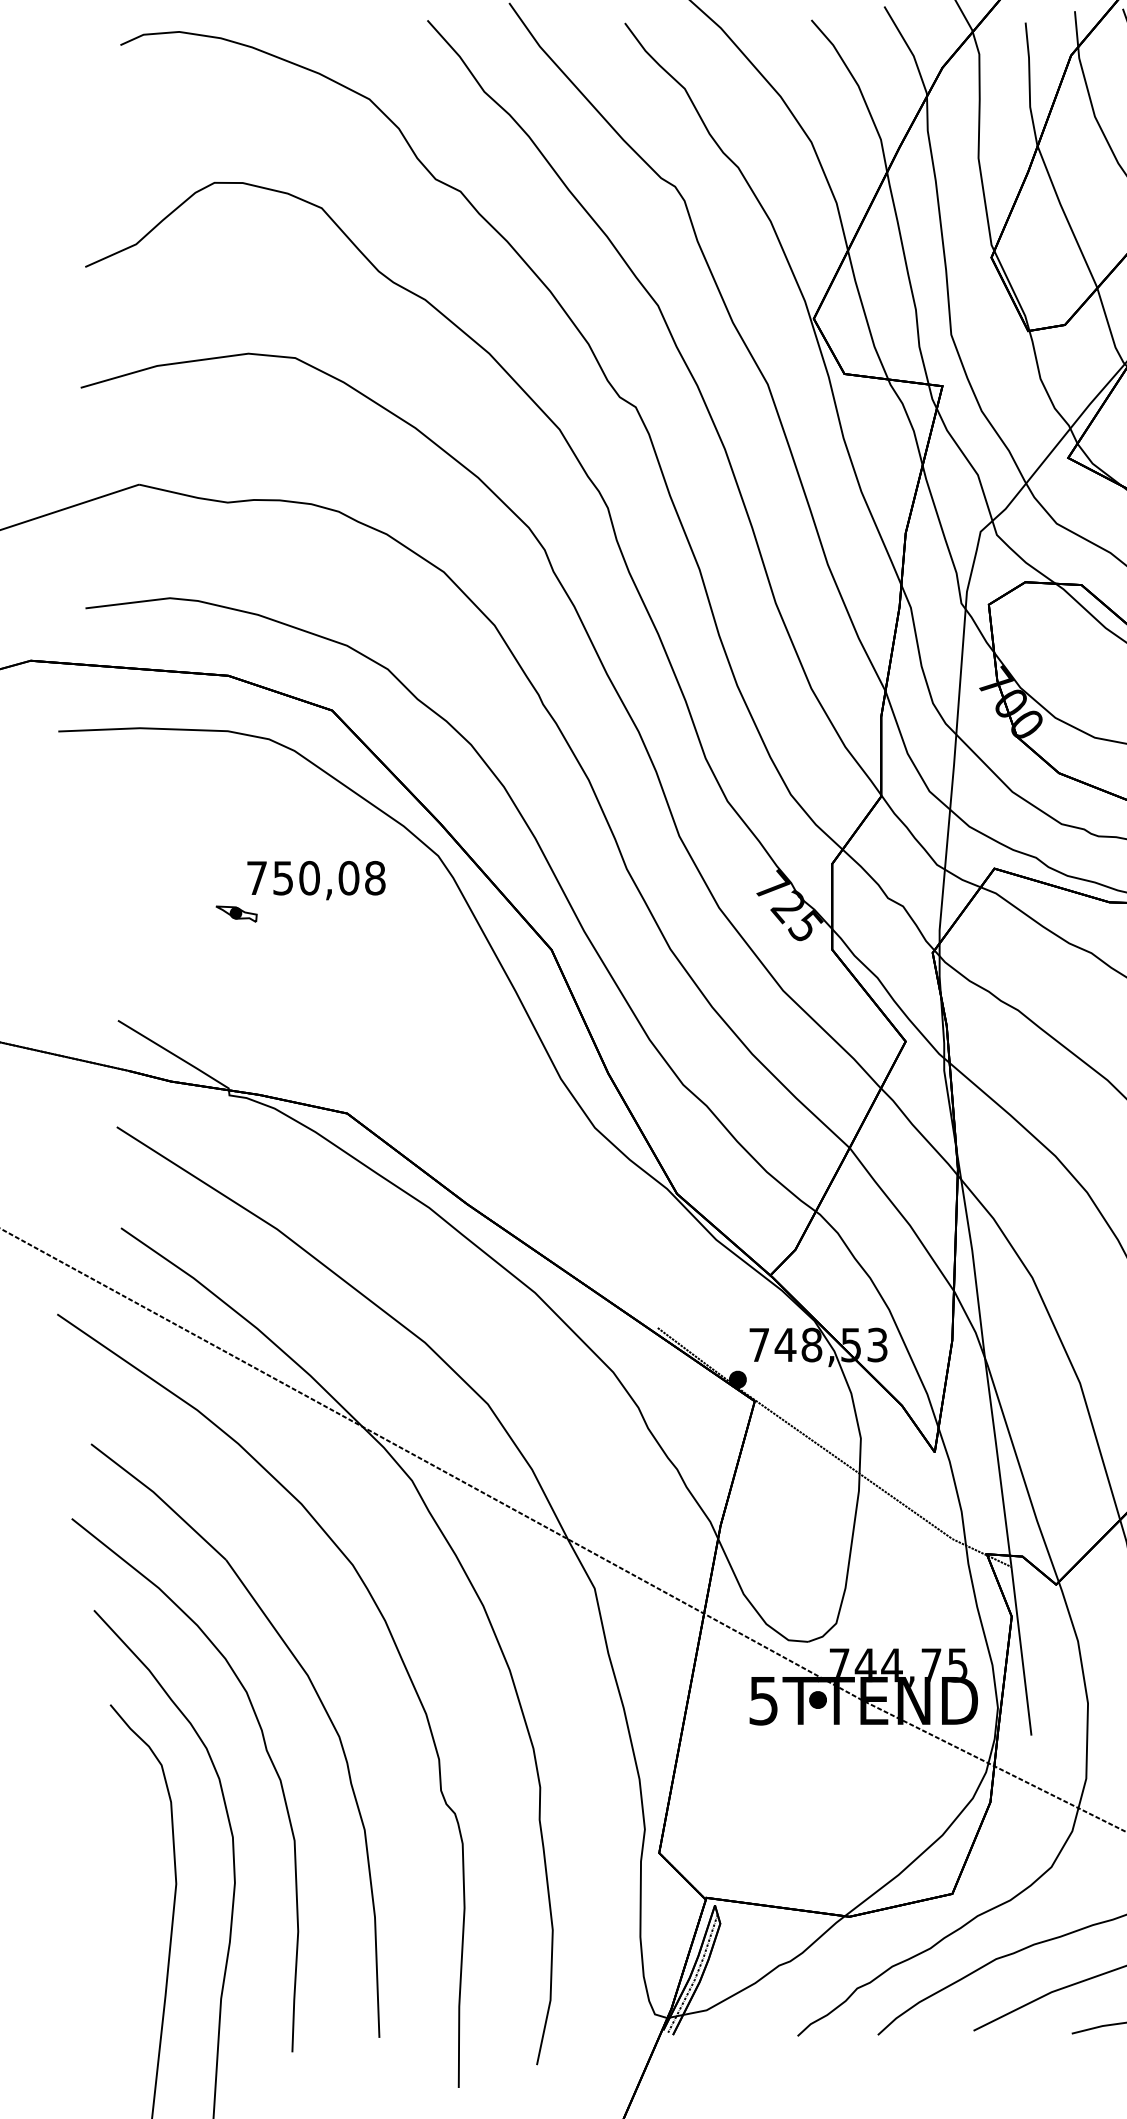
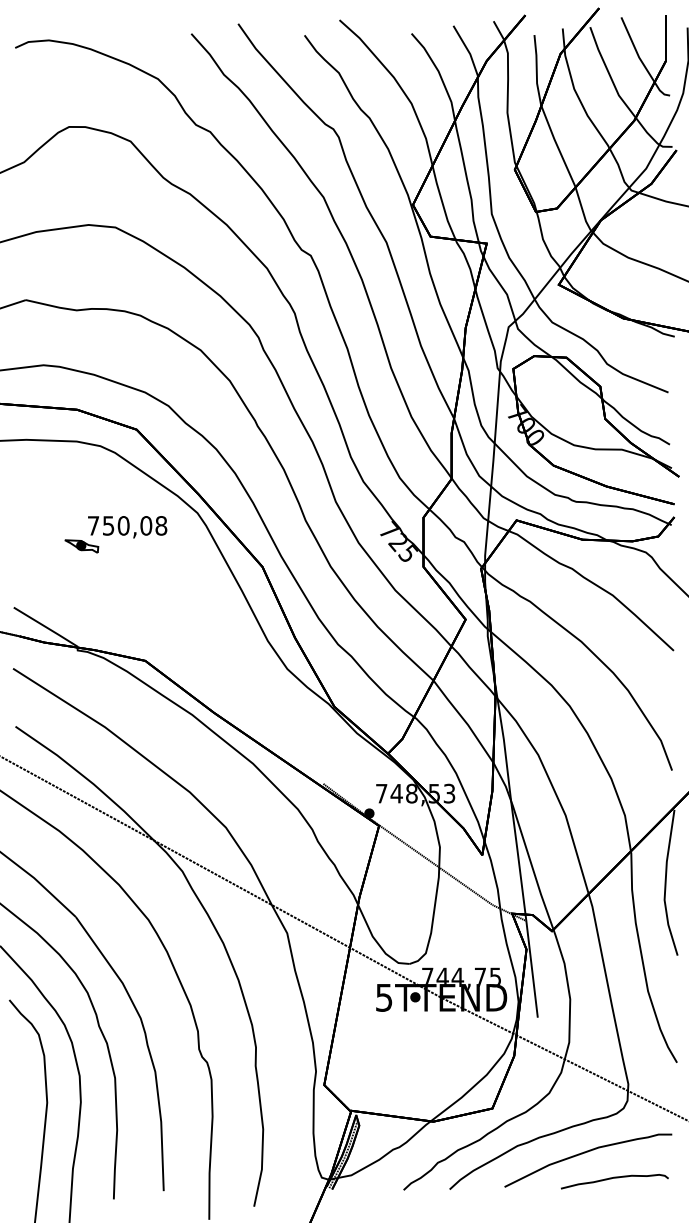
part: (236, 914) -> (81, 546), size x1.43

